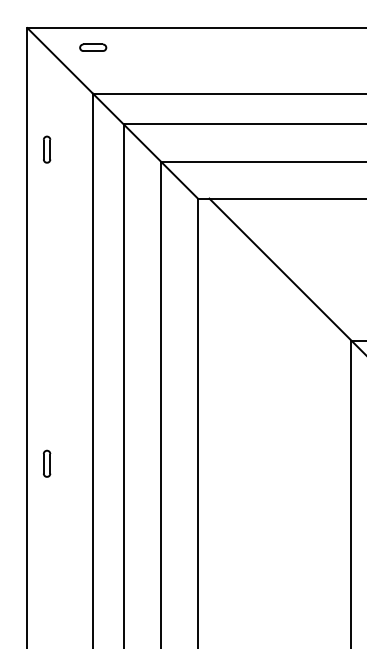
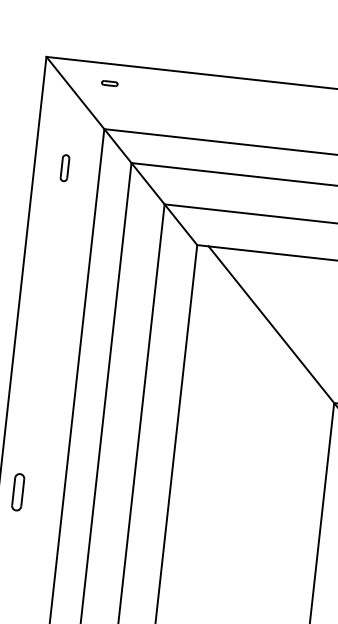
part: (93, 47) -> (110, 83), size x0.6
part: (47, 149) -> (65, 168), moved
part: (46, 463) -> (17, 491), size x1.4

